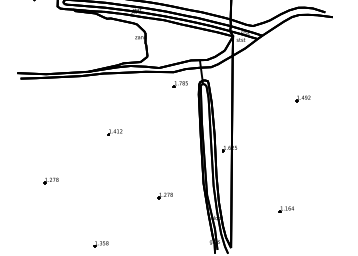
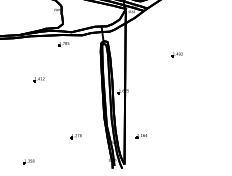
part: (179, 84) -> (63, 44), moved
part: (164, 195) -> (75, 136), moved
part: (285, 209) -> (140, 136), moved

